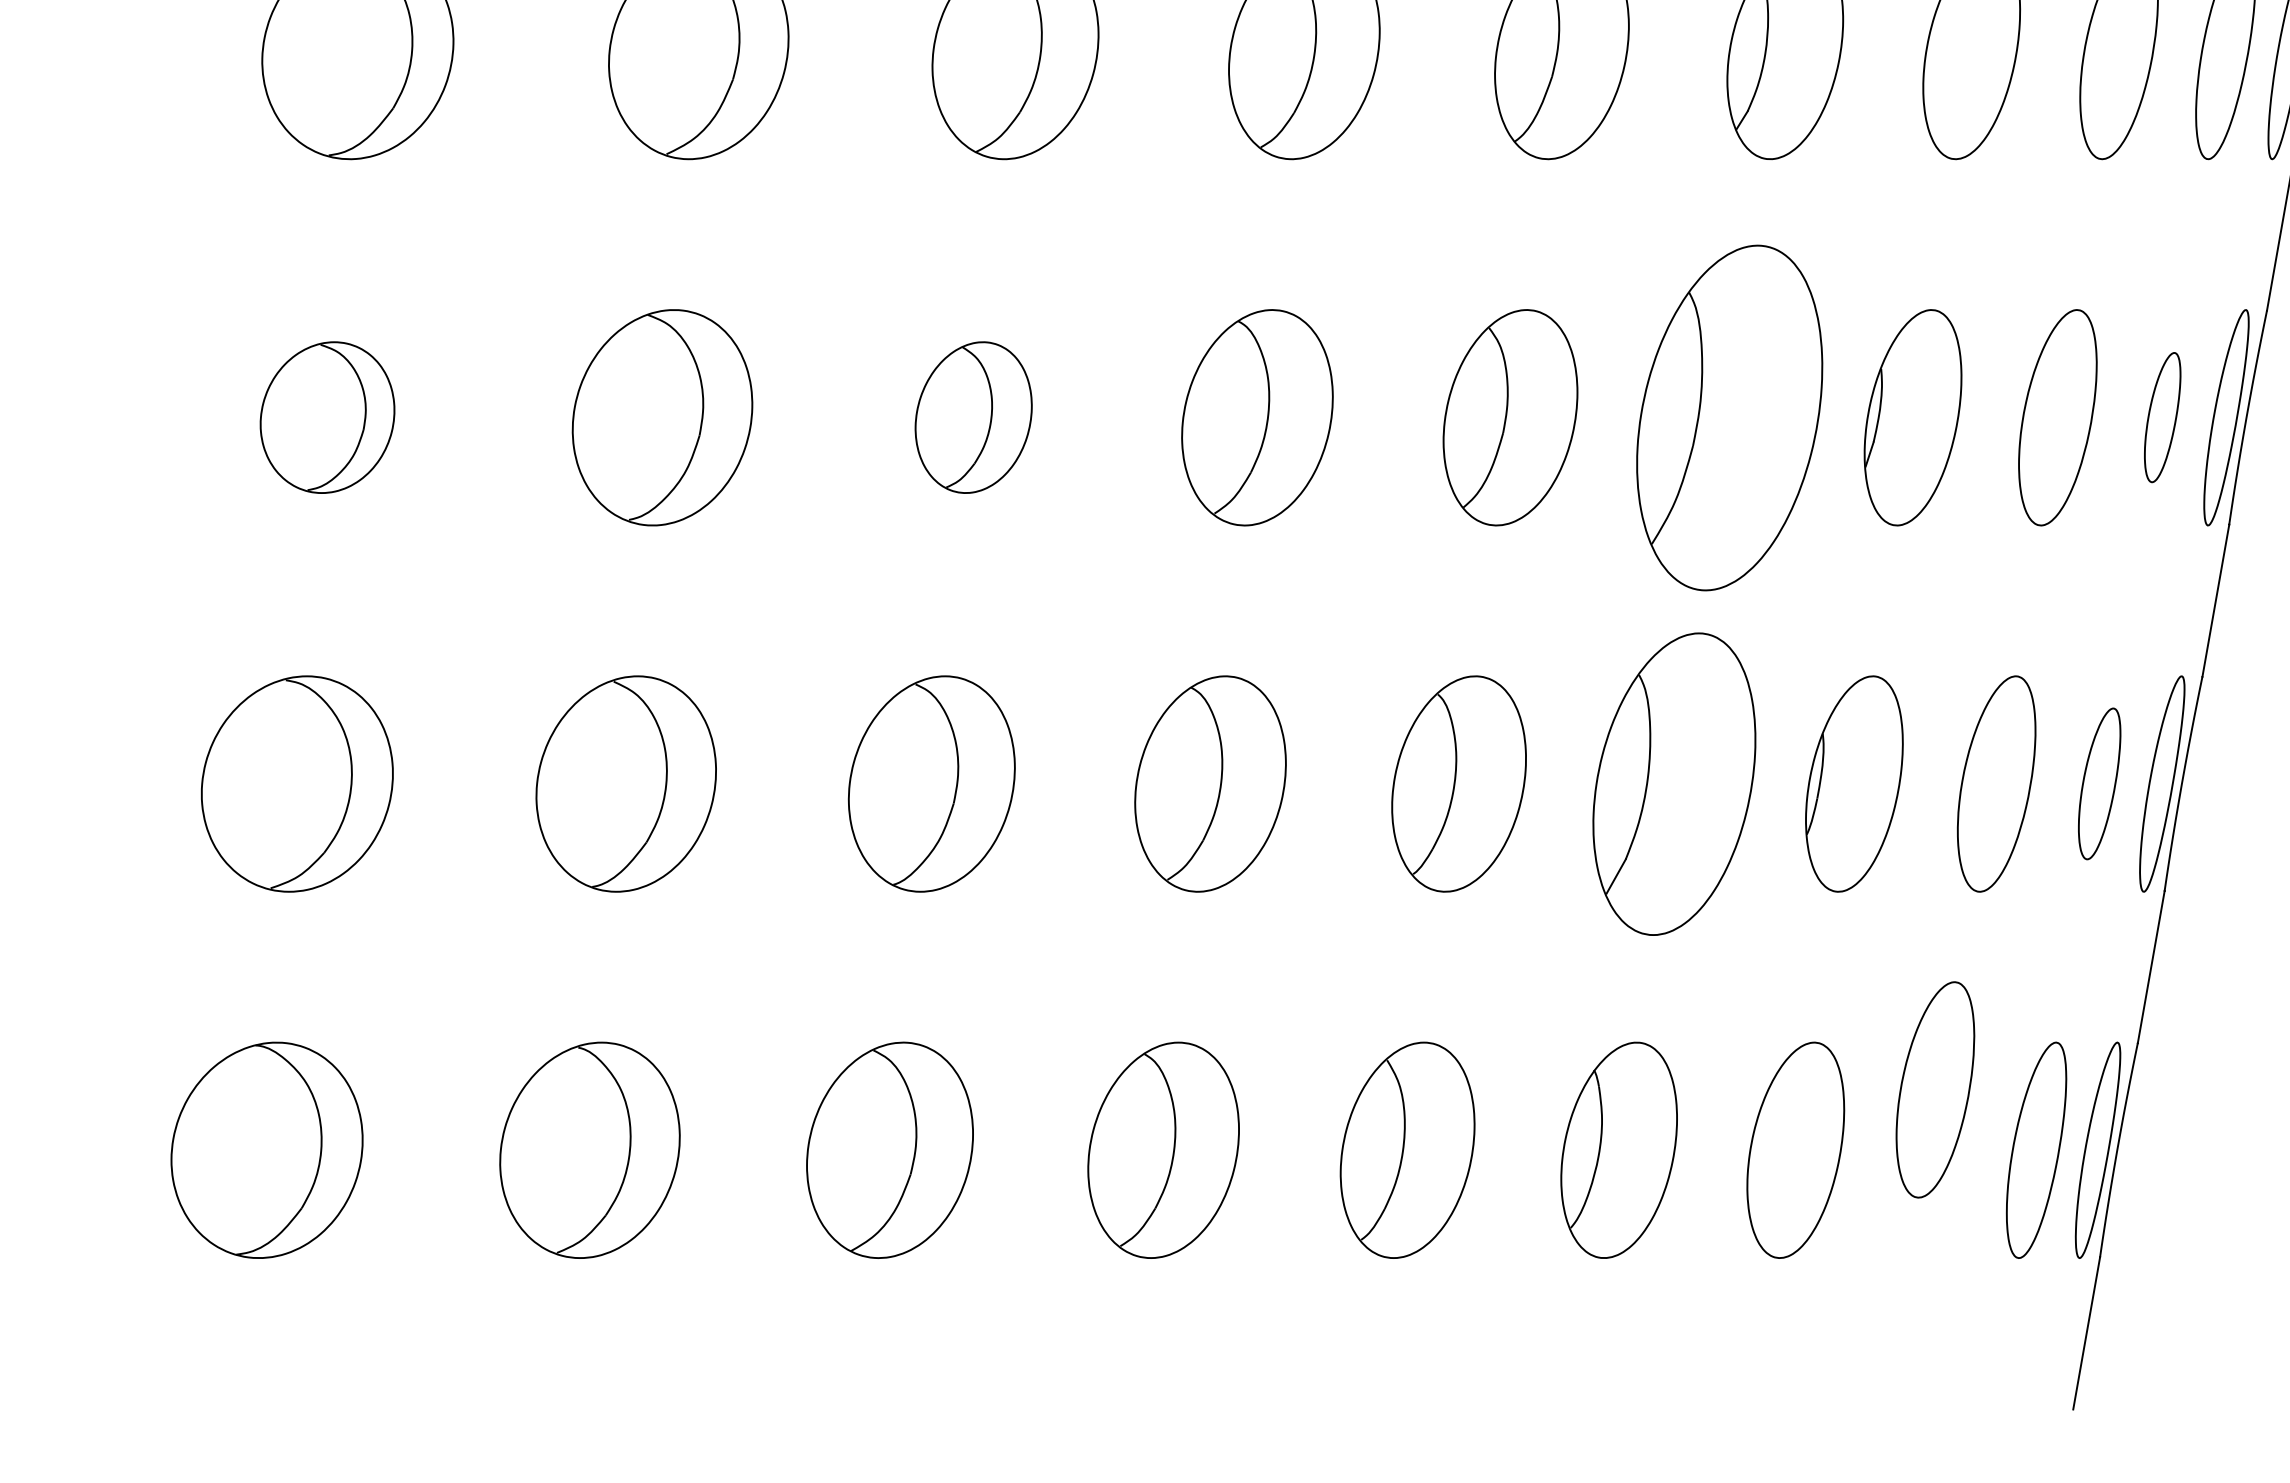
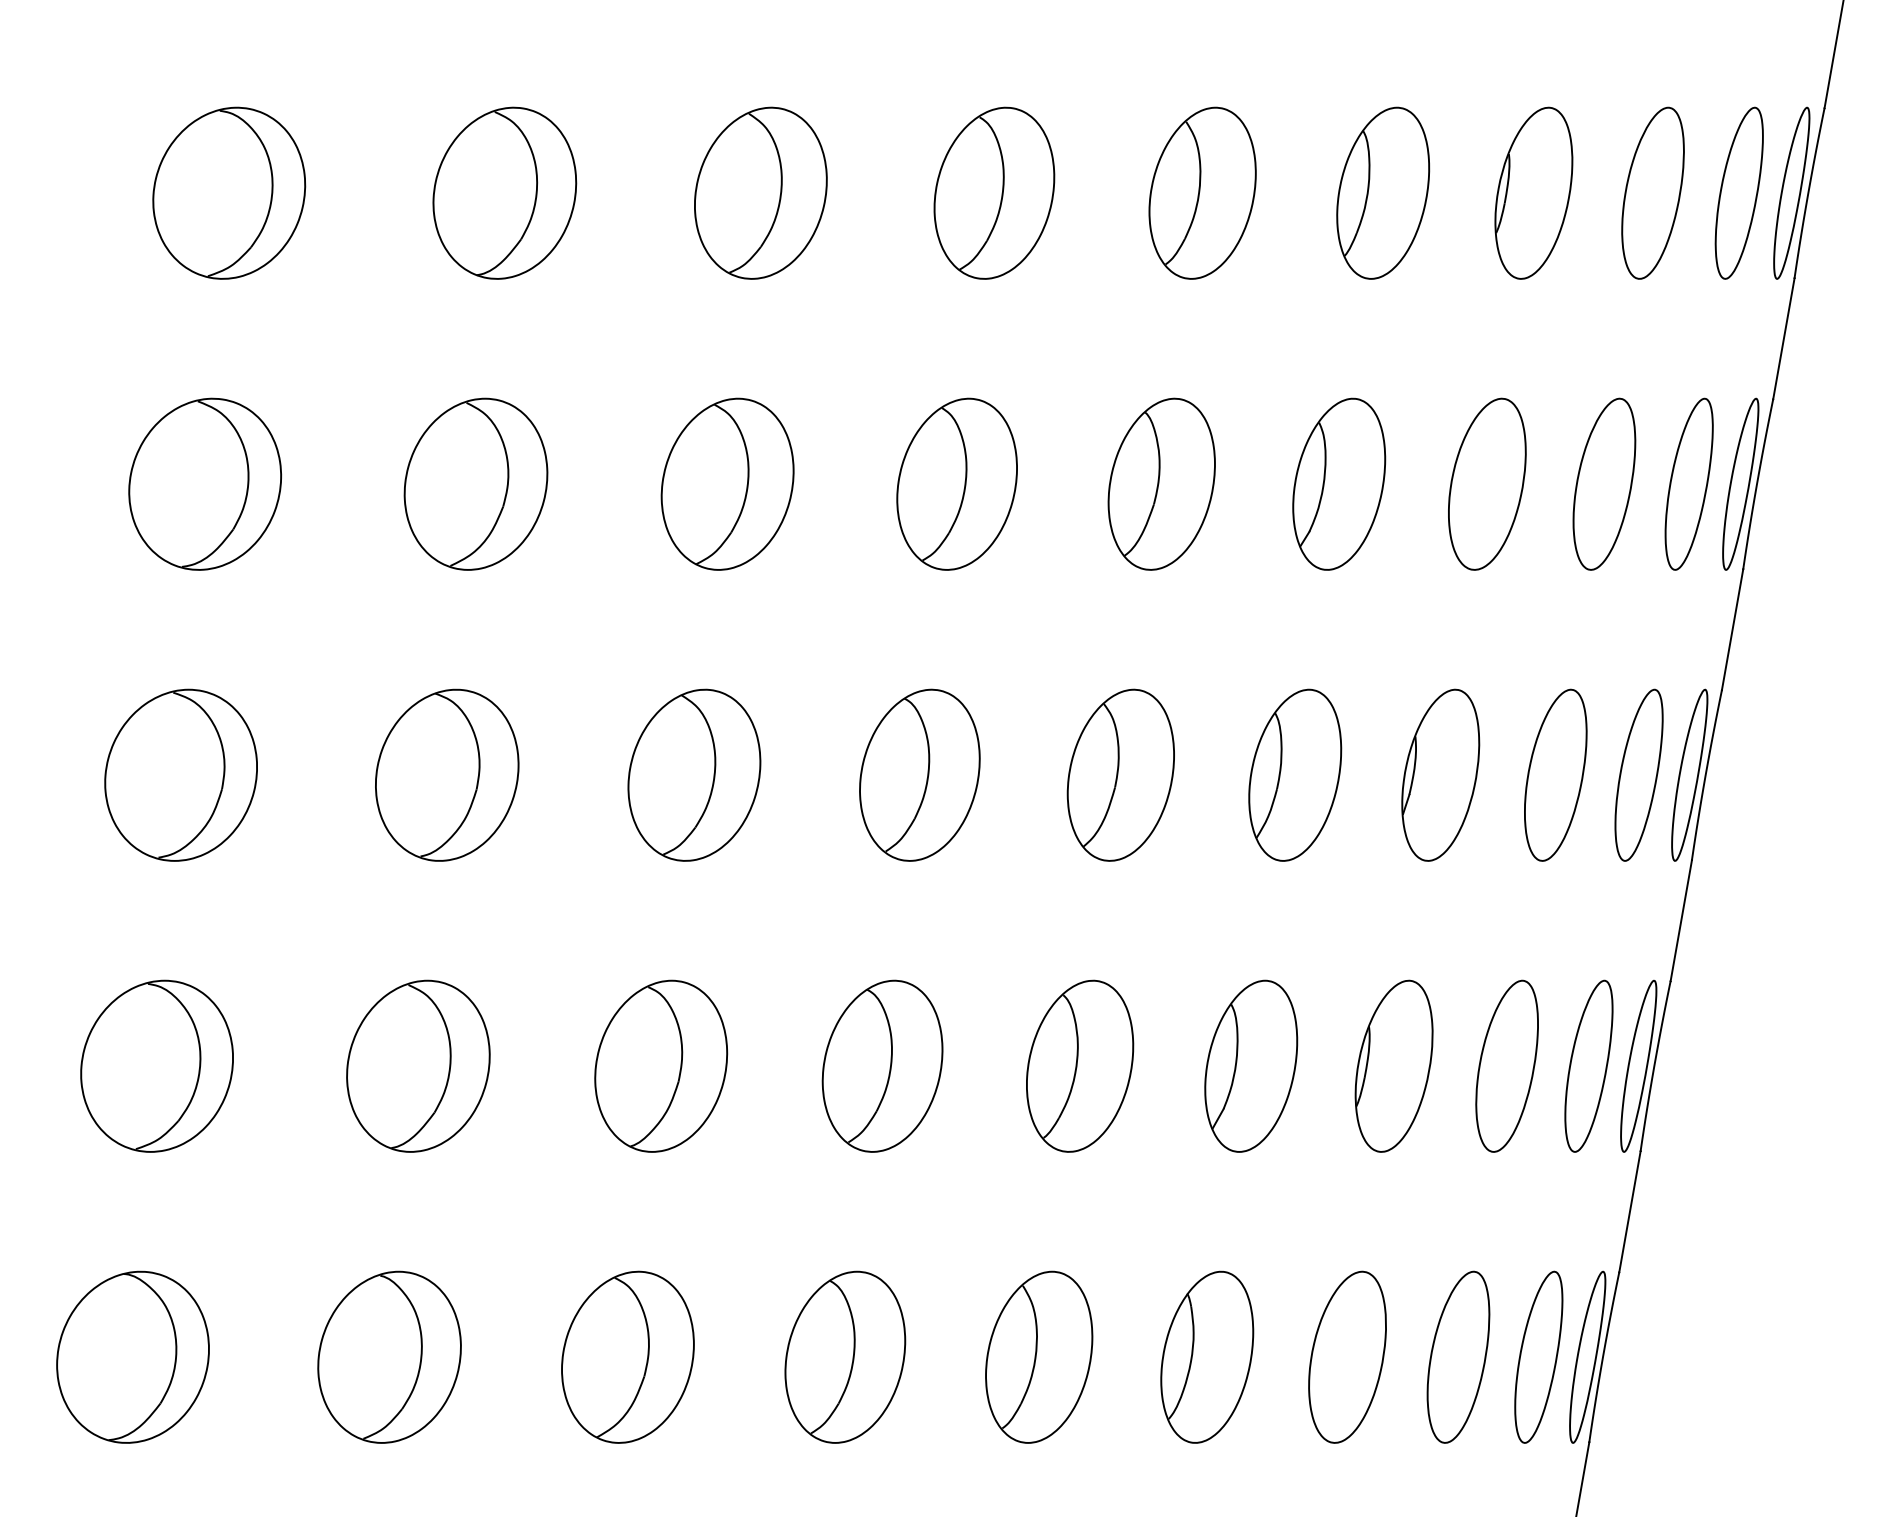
part: (326, 416) -> (180, 774), size x1.43
part: (973, 416) -> (694, 774), size x1.43
part: (1730, 416) -> (1295, 774), size x0.62
part: (2161, 416) -> (1638, 774), size x1.67
part: (1674, 783) -> (1251, 1065), size x0.71
part: (2099, 783) -> (1588, 1065), size x1.43
part: (1935, 1088) -> (1458, 1356), moved

